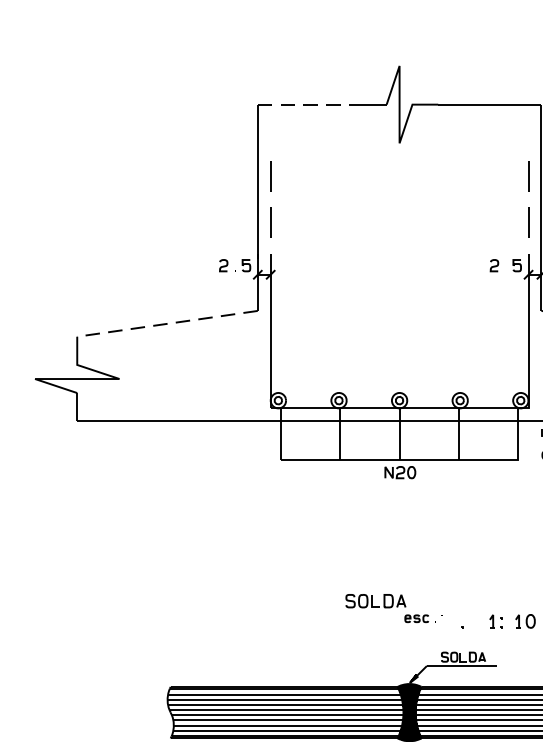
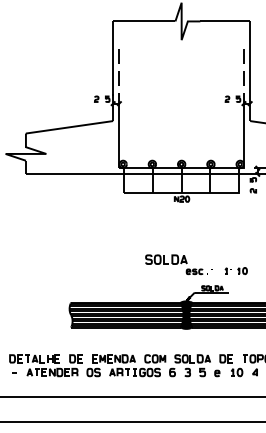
line: (310, 104) -> (138, 21), dashed -> solid
line: (167, 324) -> (69, 127), dashed -> solid
part: (393, 607) -> (178, 264), size x1.43

